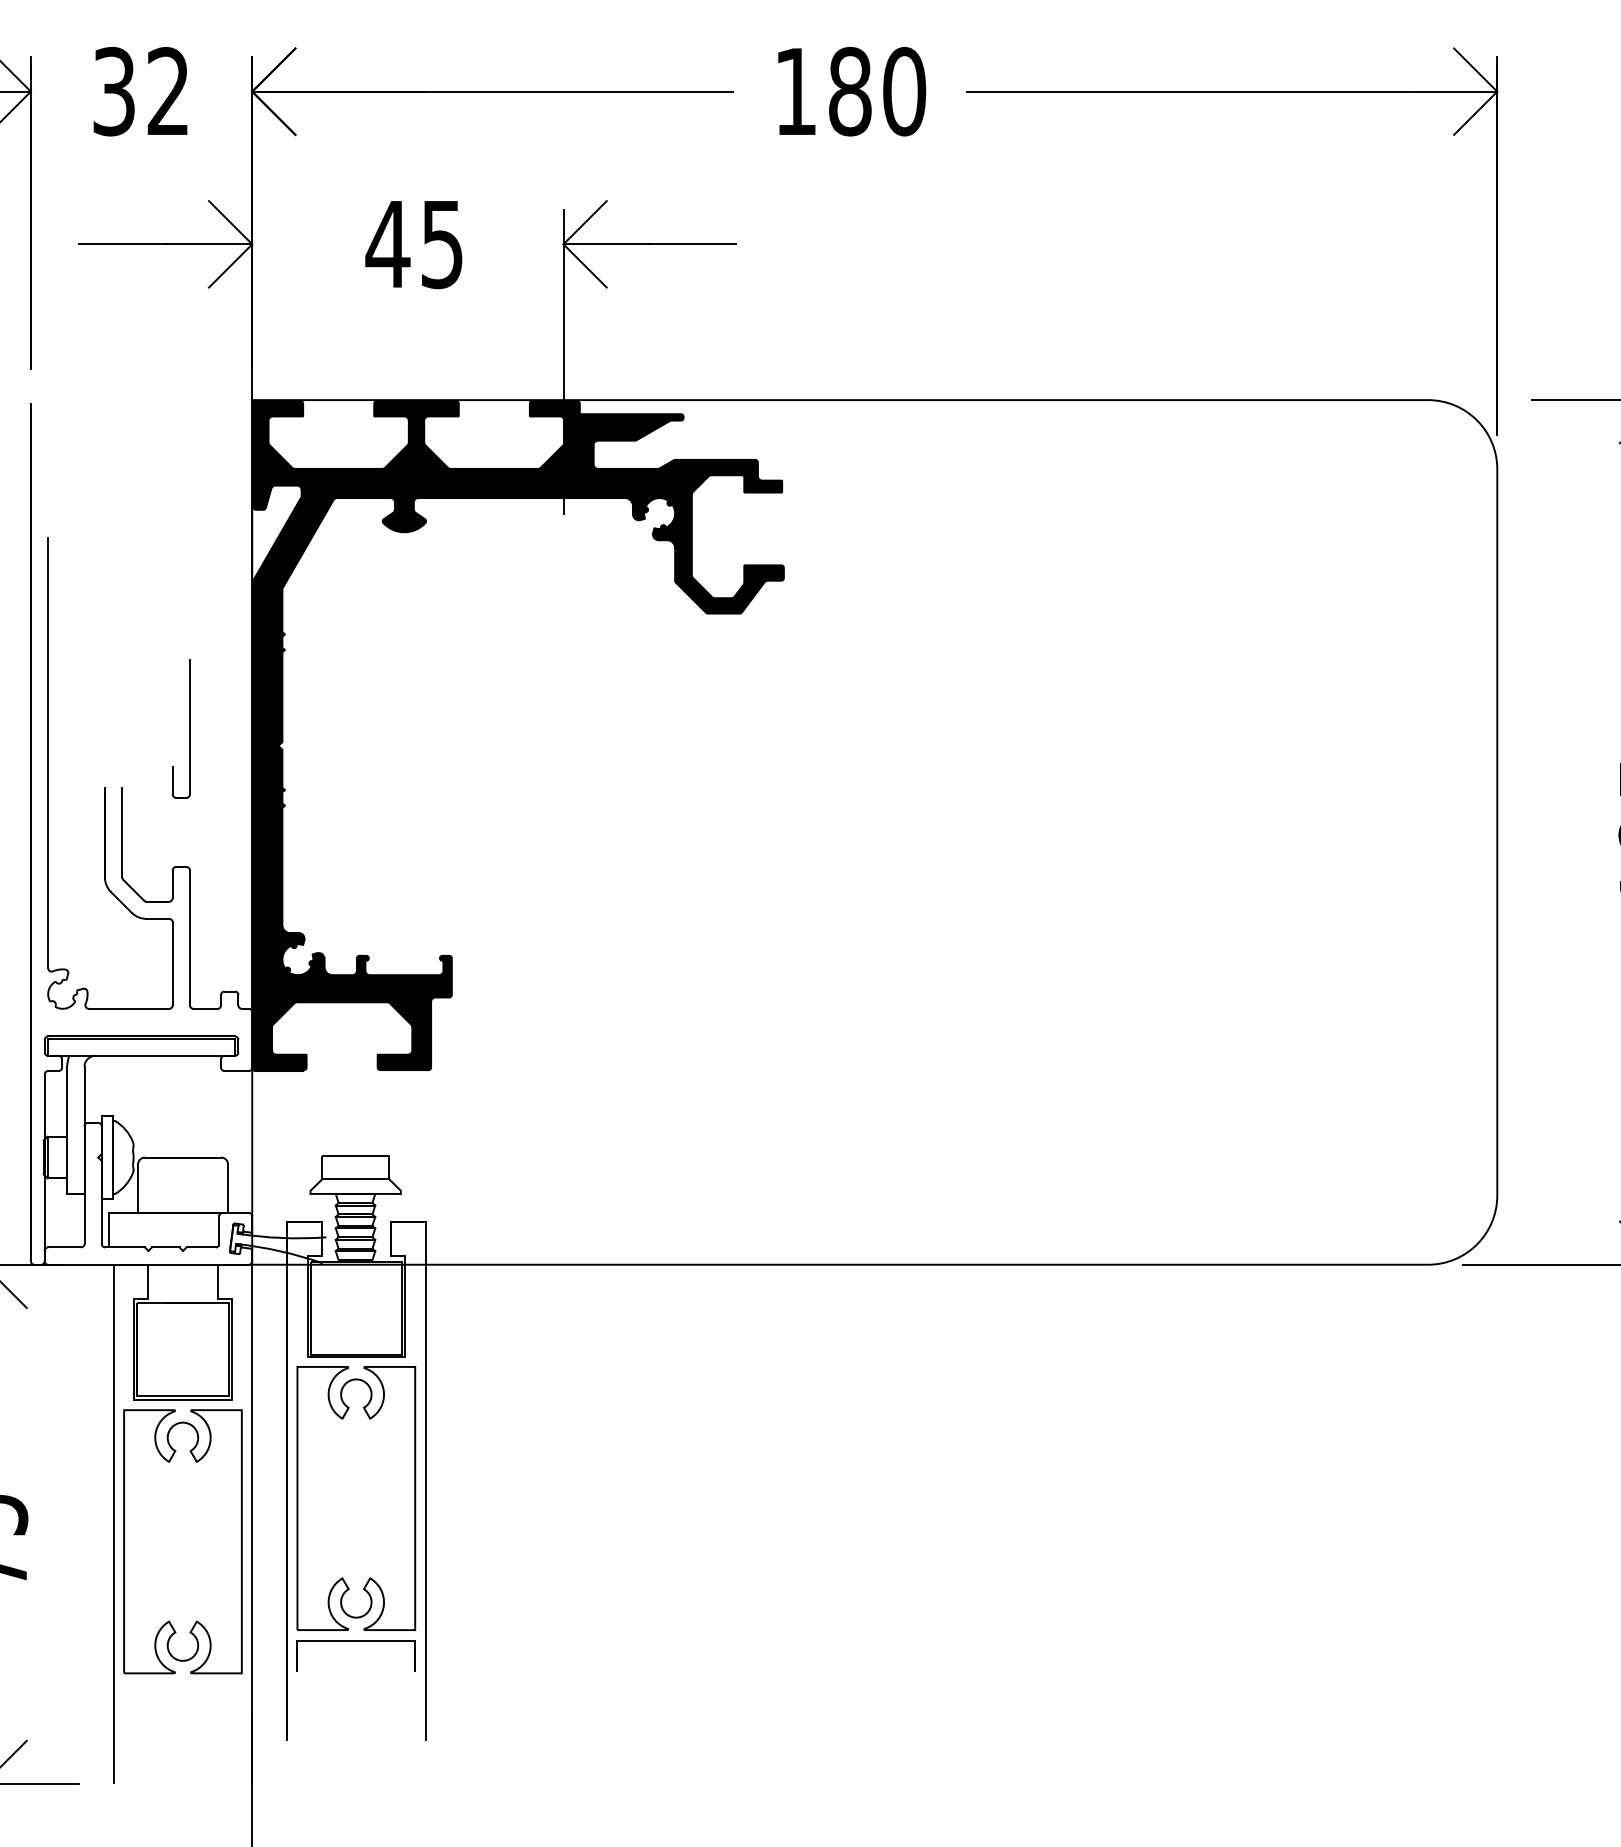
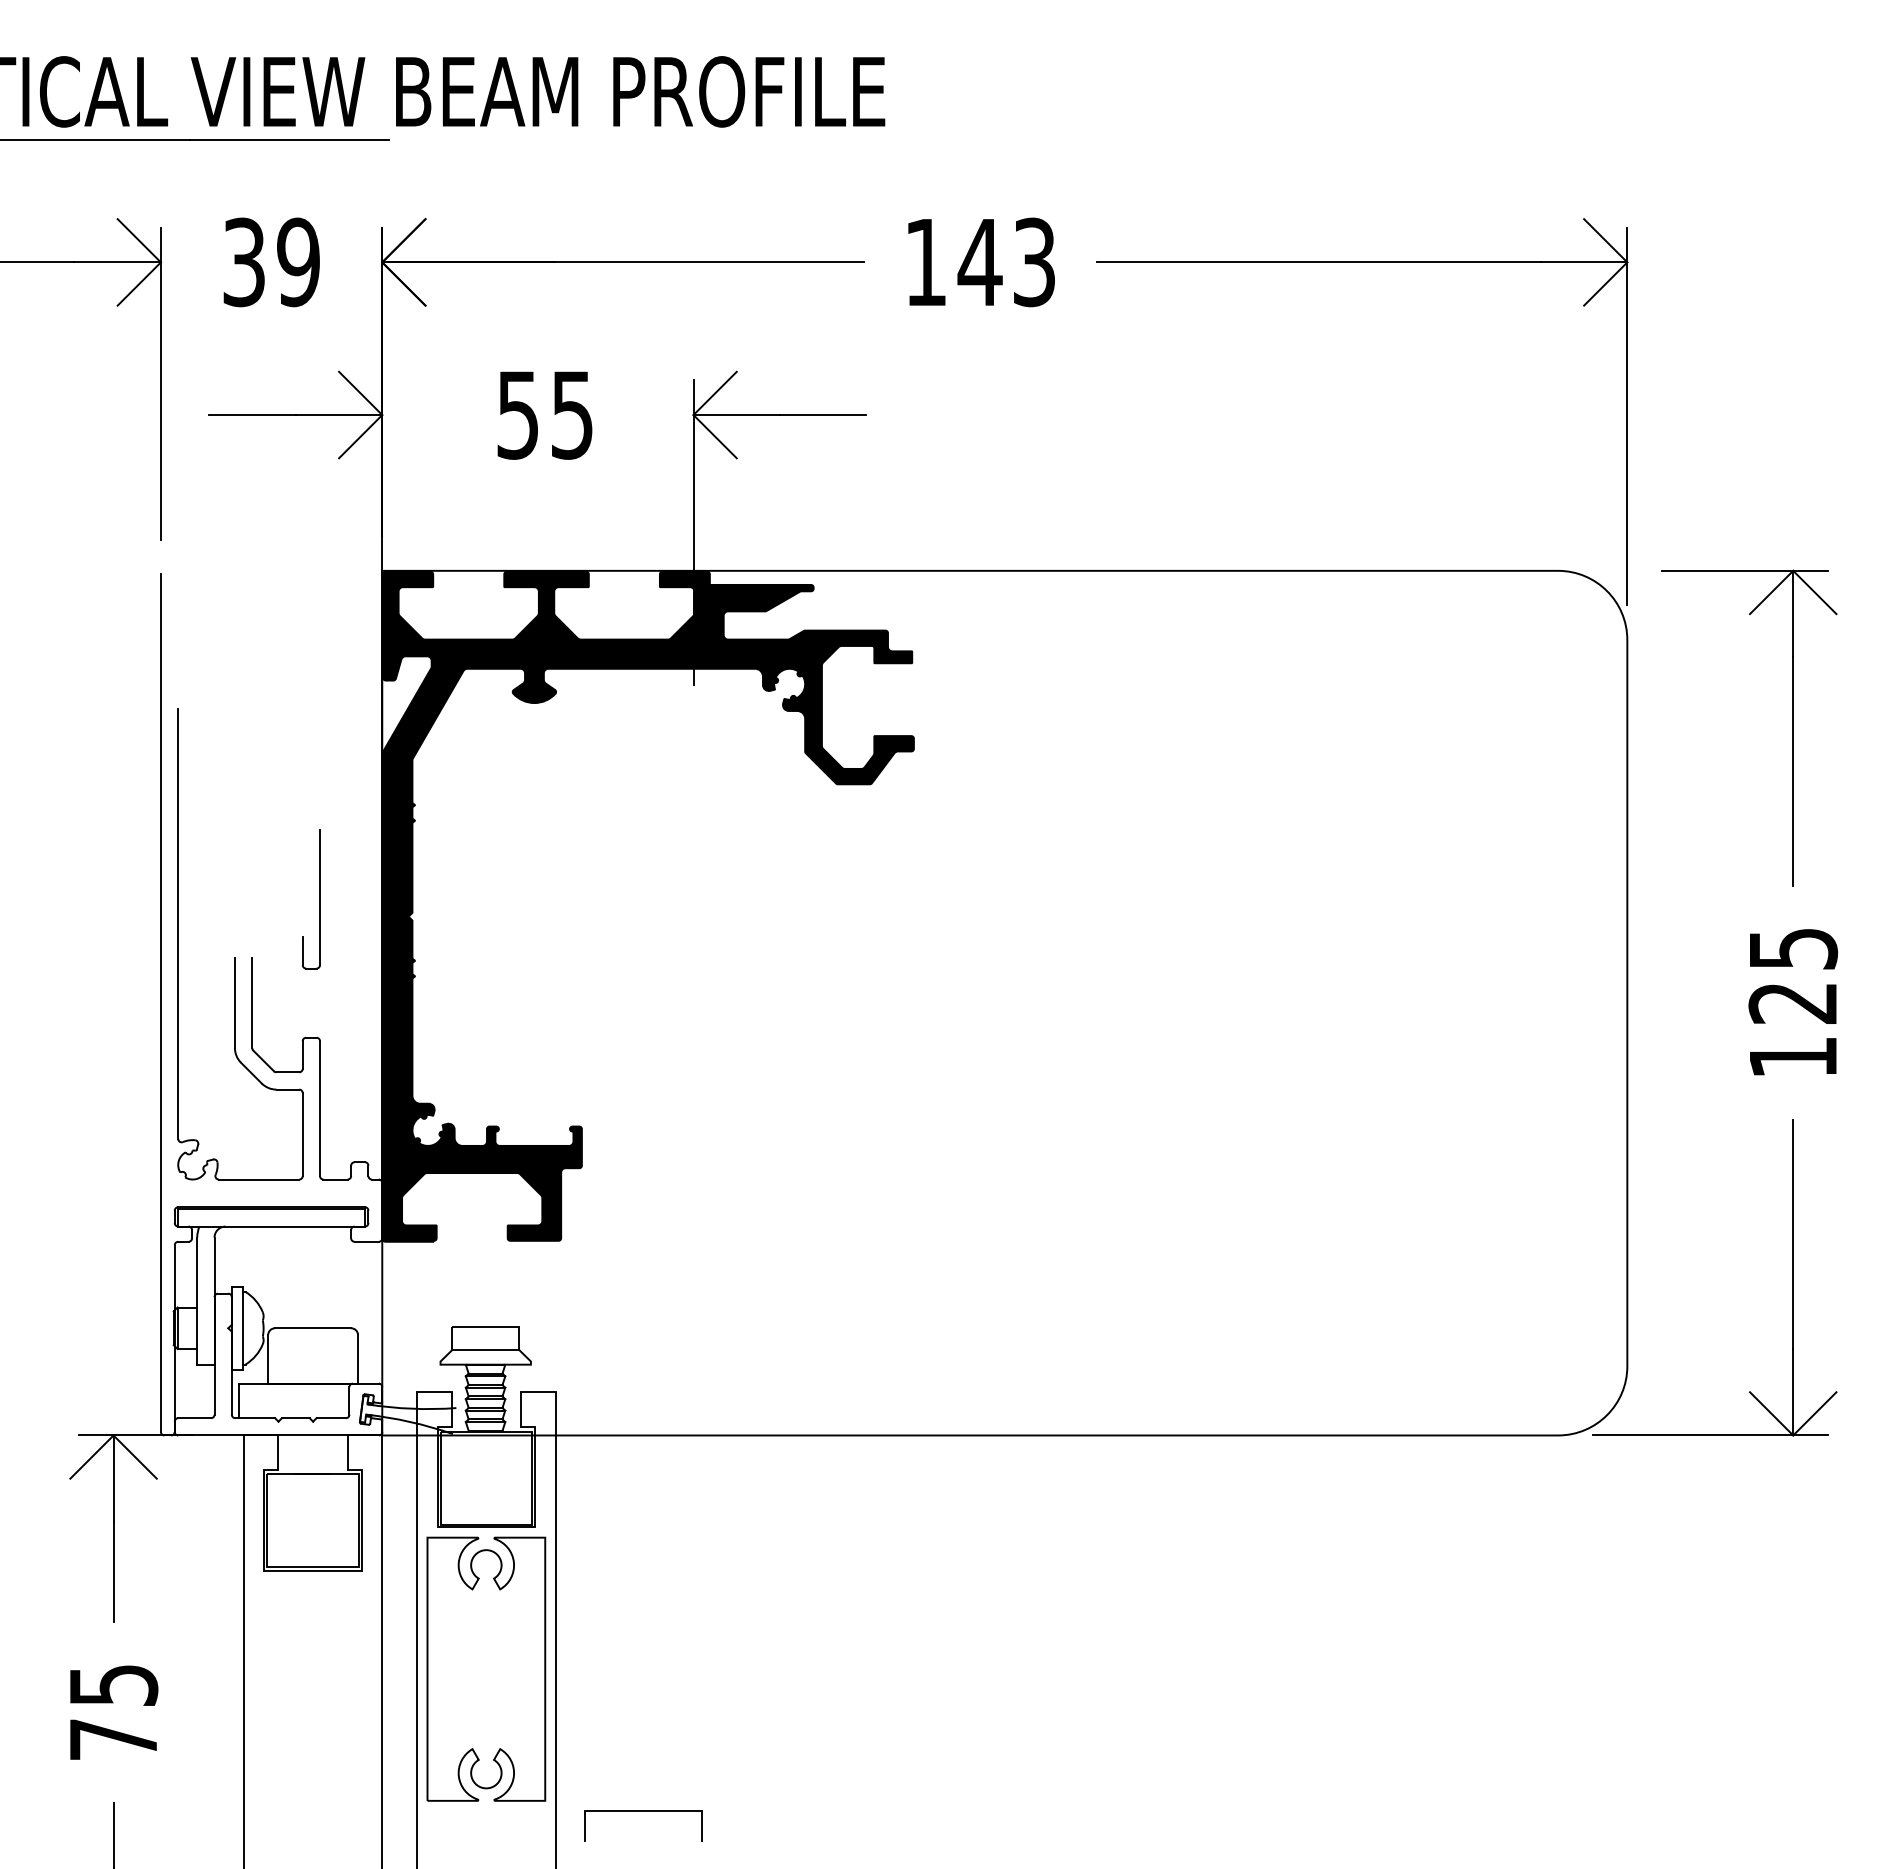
text: (168, 91) -> (298, 262), 32 -> 39
text: (876, 91) -> (1006, 262), 180 -> 143
text: (387, 244) -> (517, 415), 45 -> 55
part: (182, 1541) -> (312, 1712), removed
line: (356, 1640) -> (643, 1811), moved

